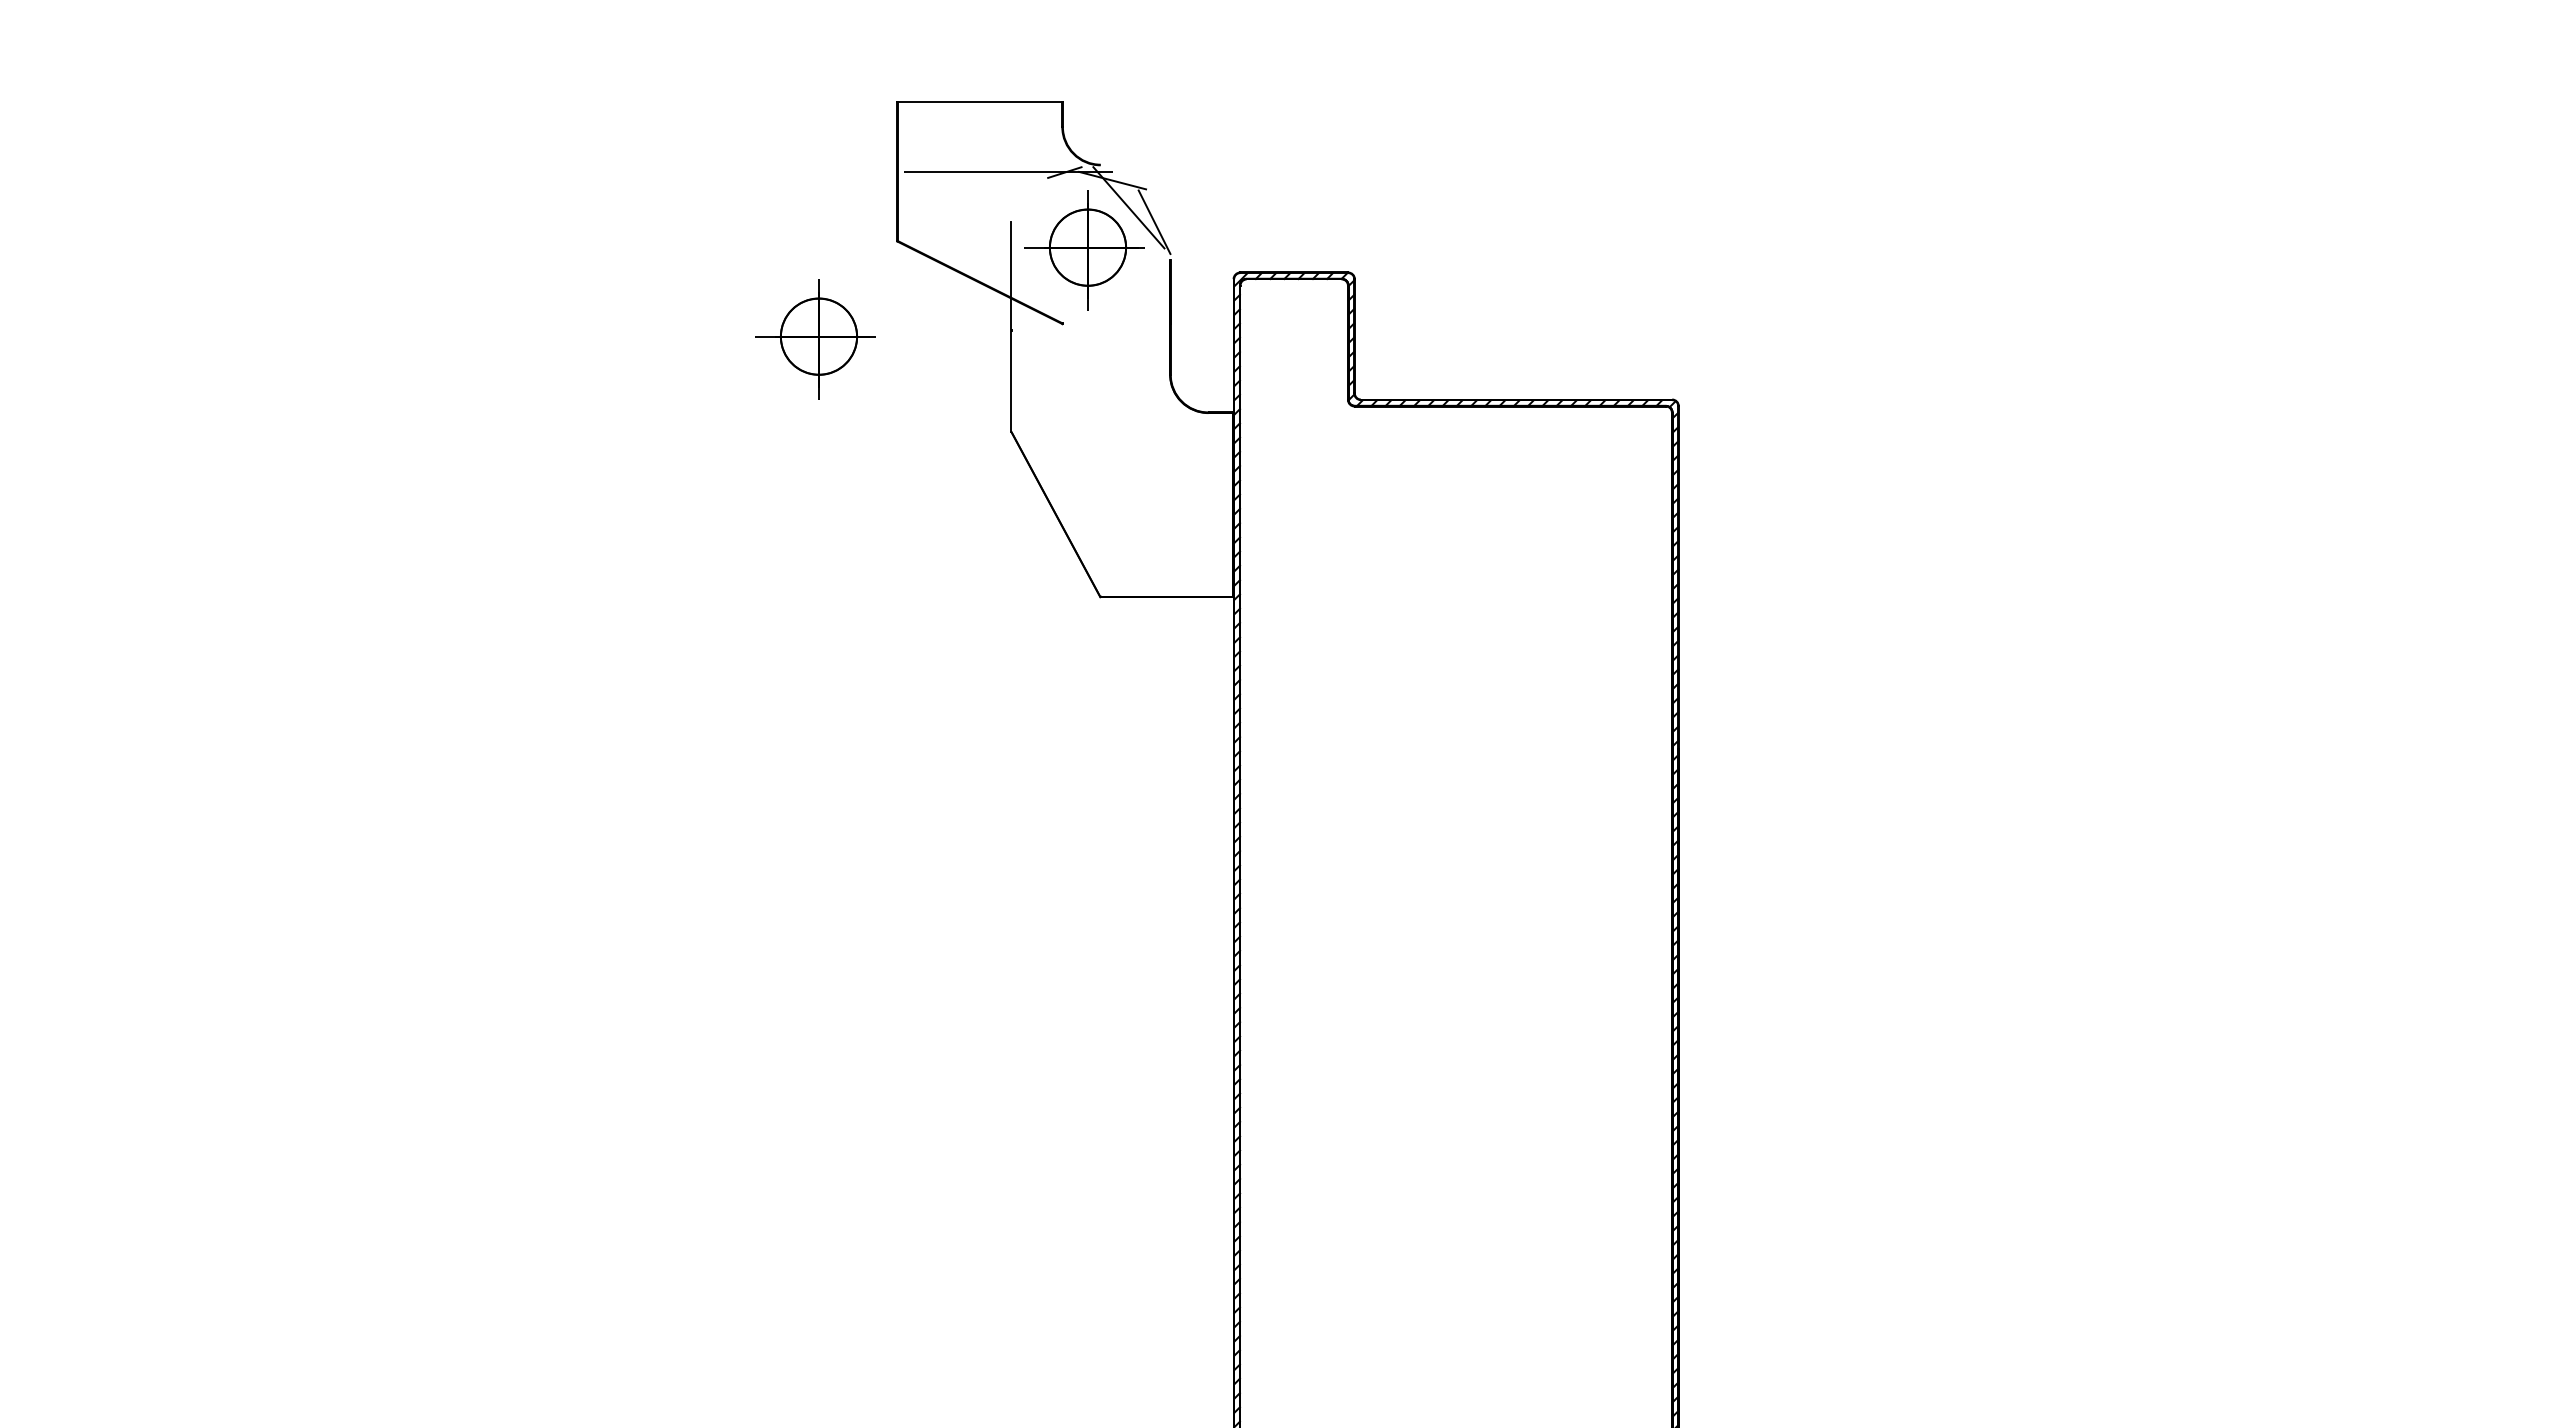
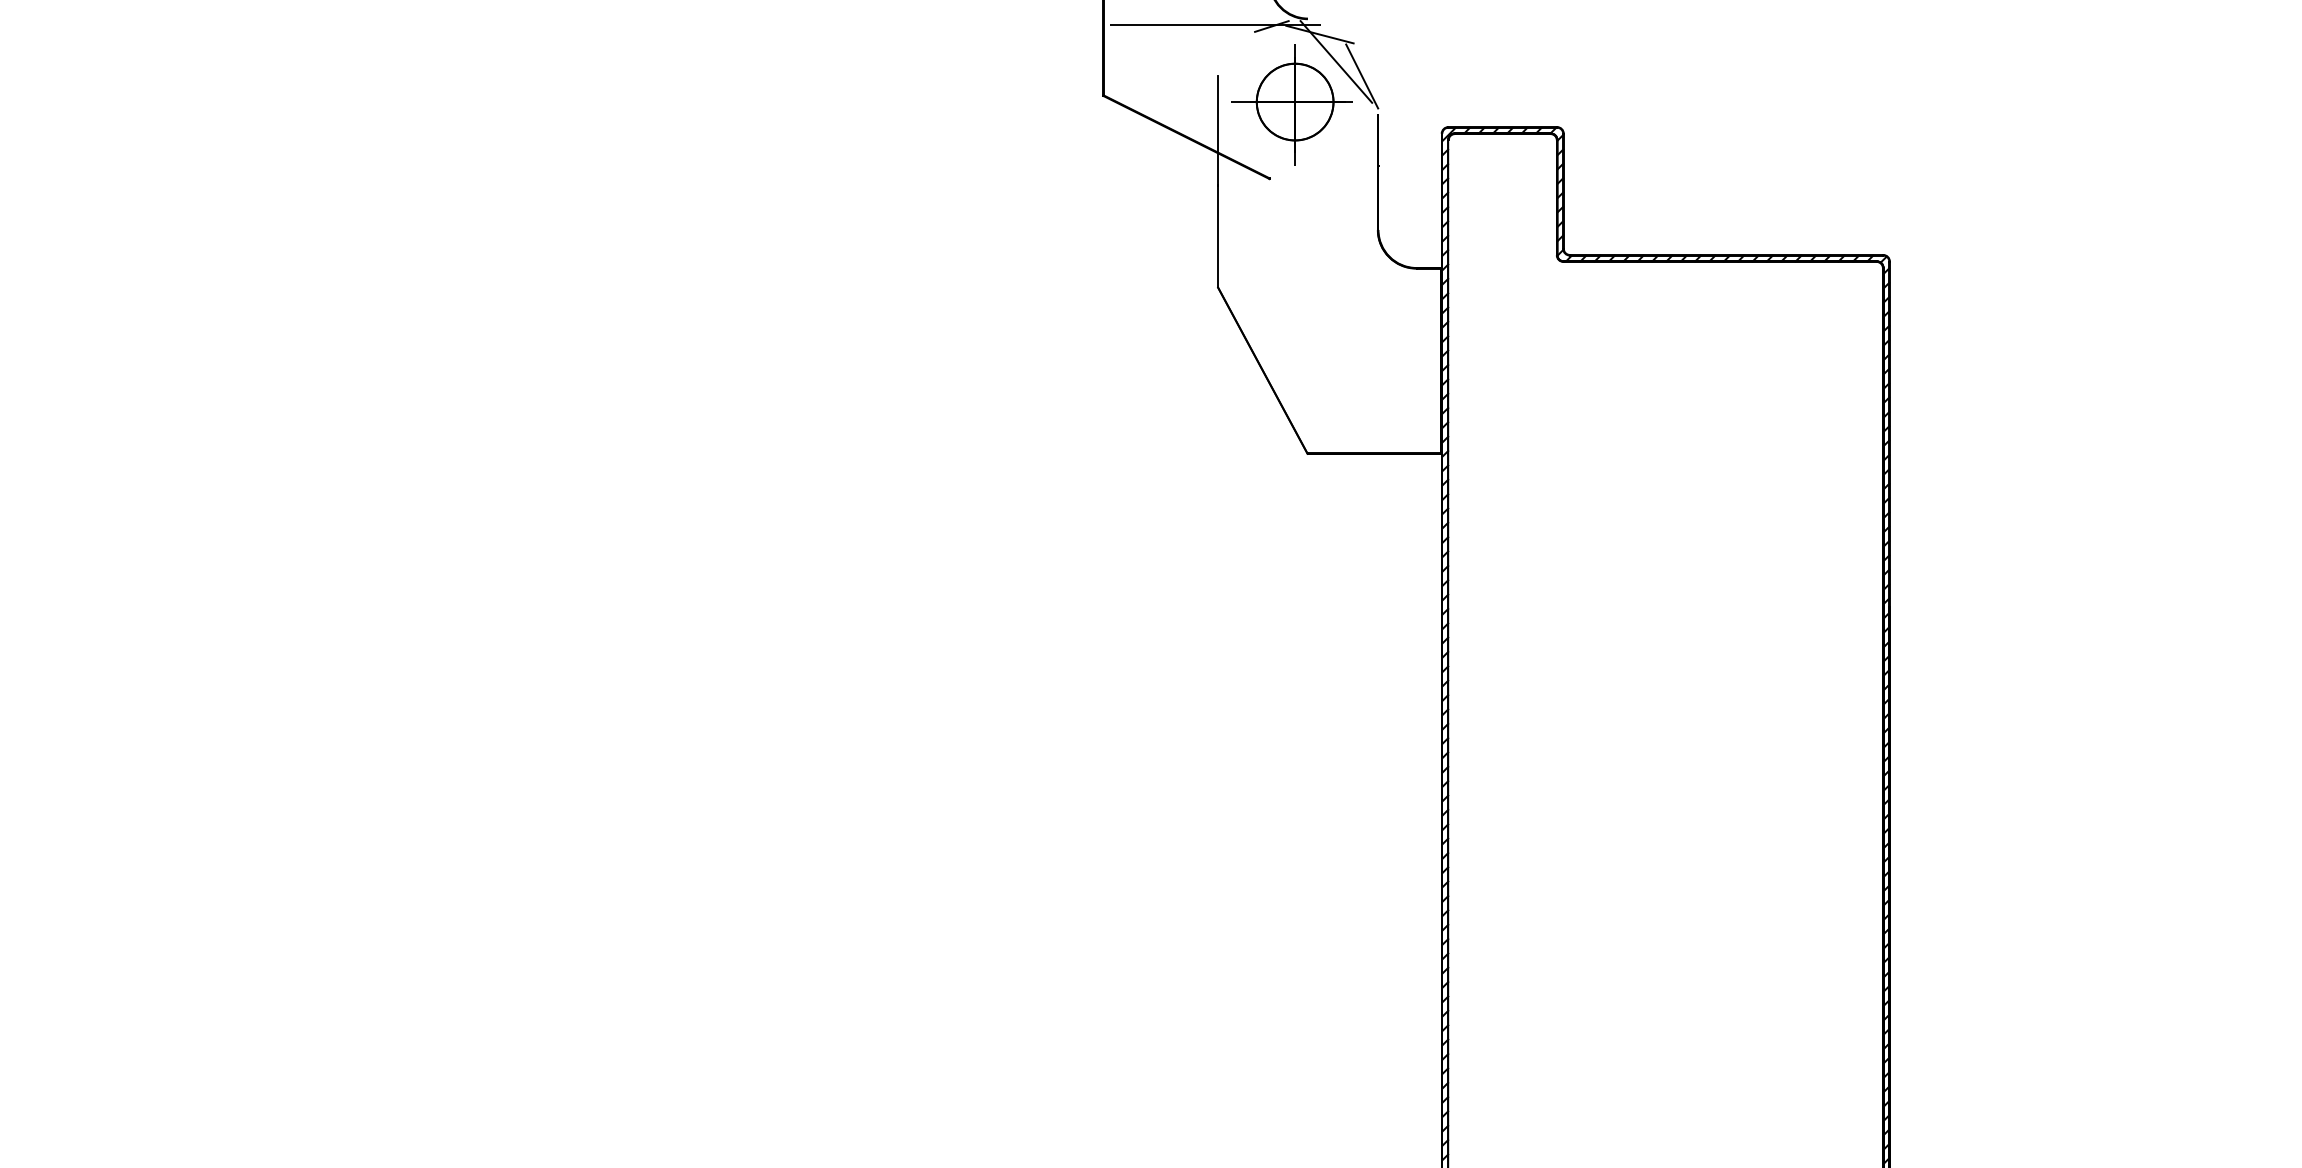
part: (815, 339) -> (1020, 194), removed

